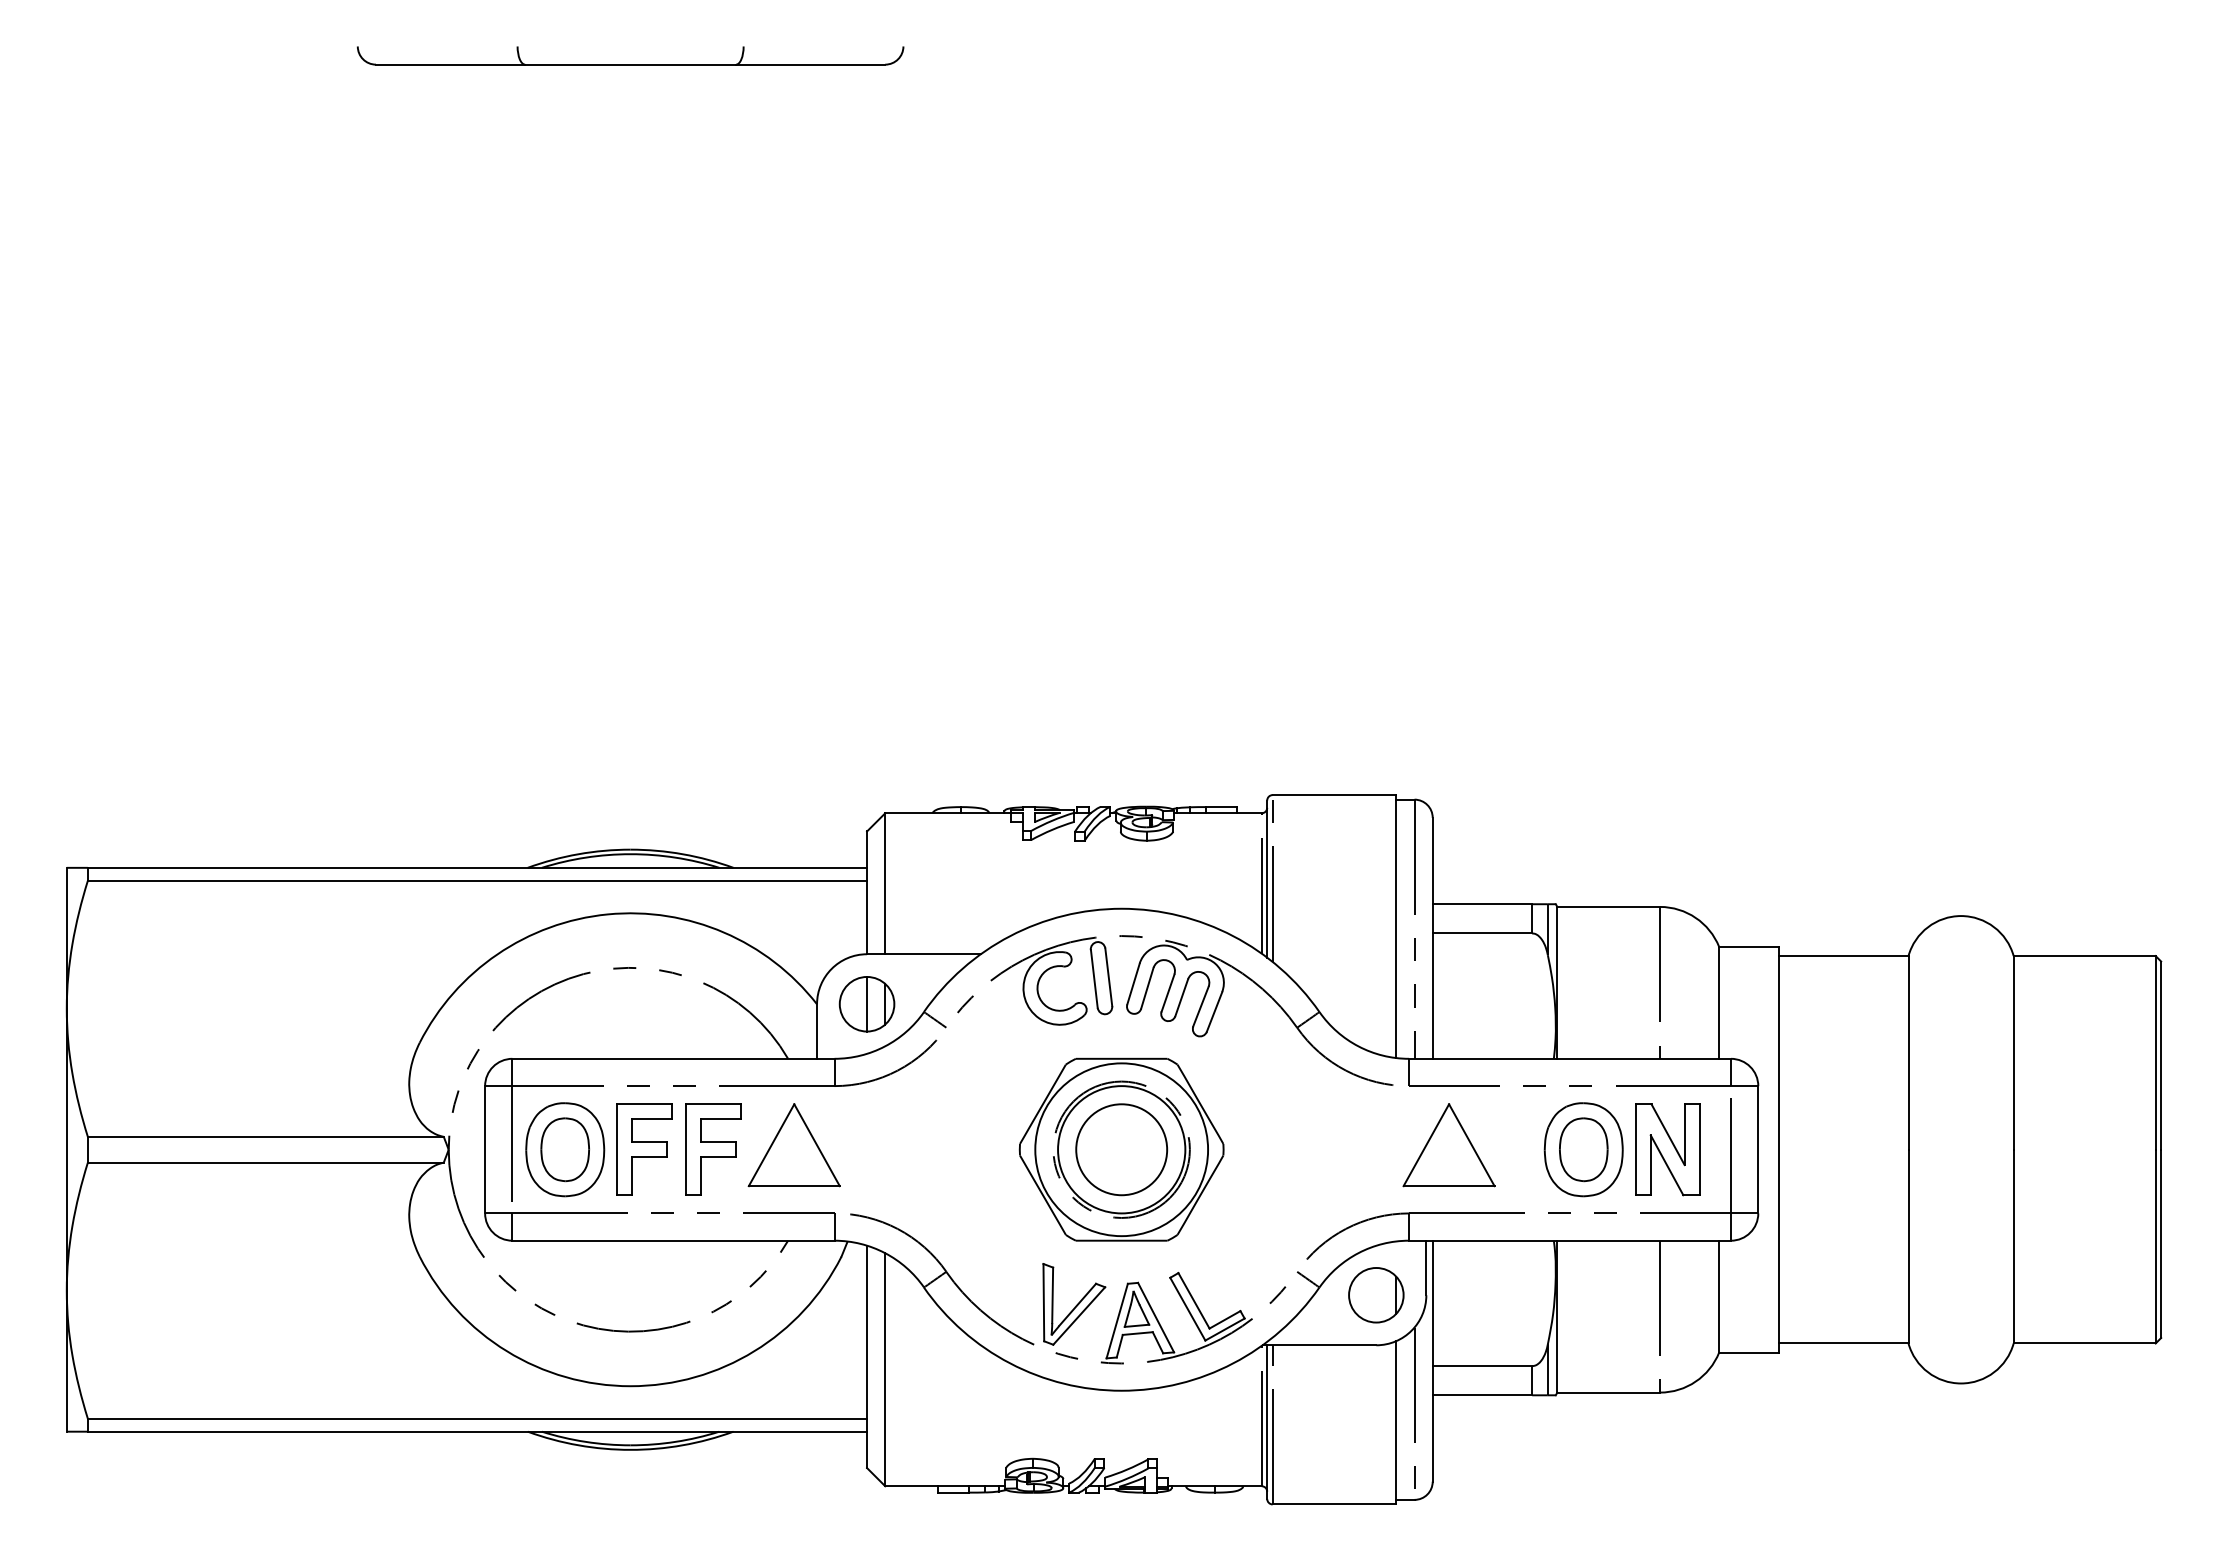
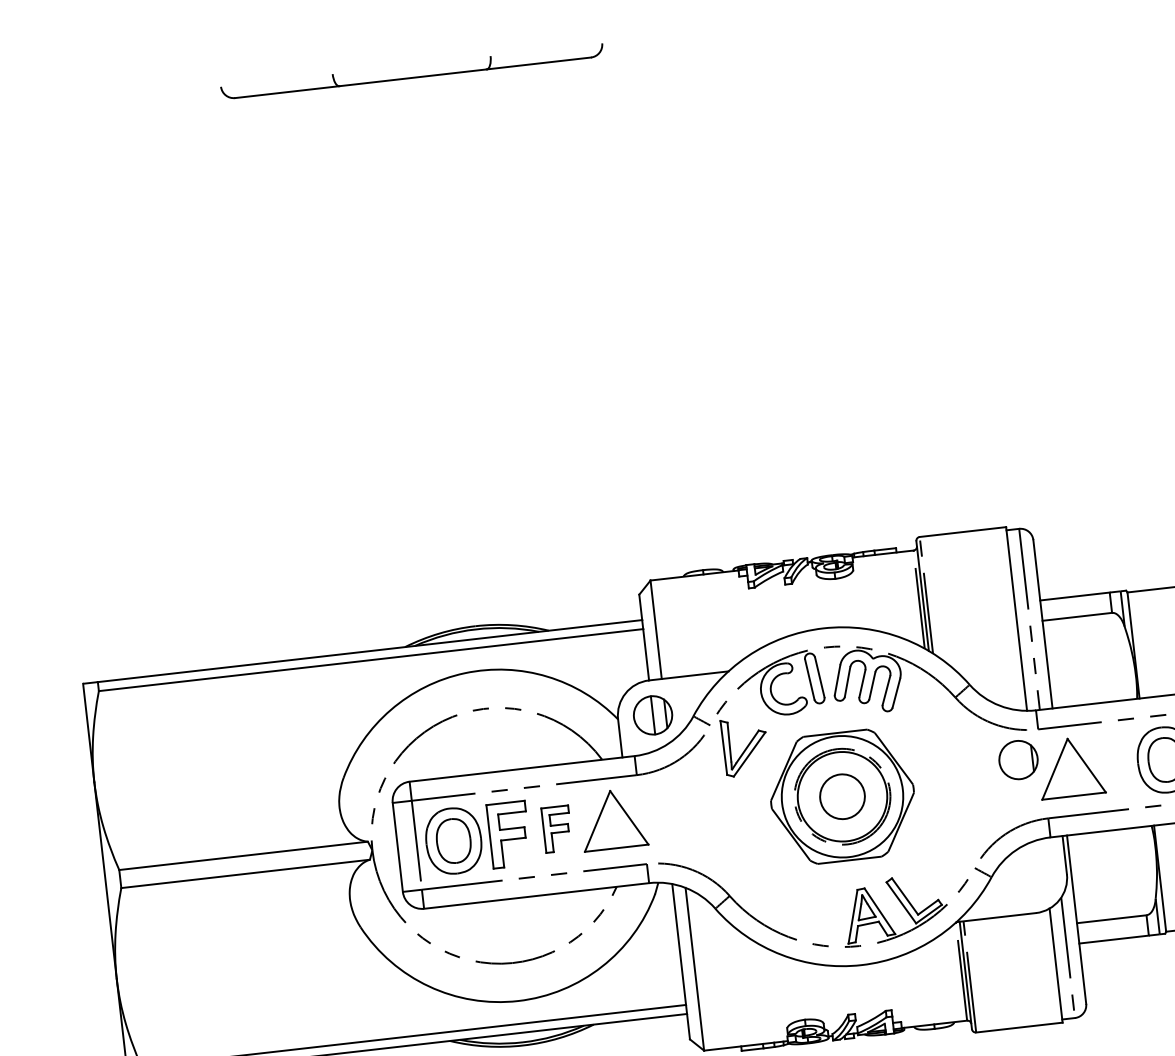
part: (713, 1149) -> (557, 829), size x0.7
circle: (1121, 1149) -> (842, 796), size x0.7
part: (1376, 1295) -> (1018, 760), moved
part: (1074, 1304) -> (745, 746), moved

